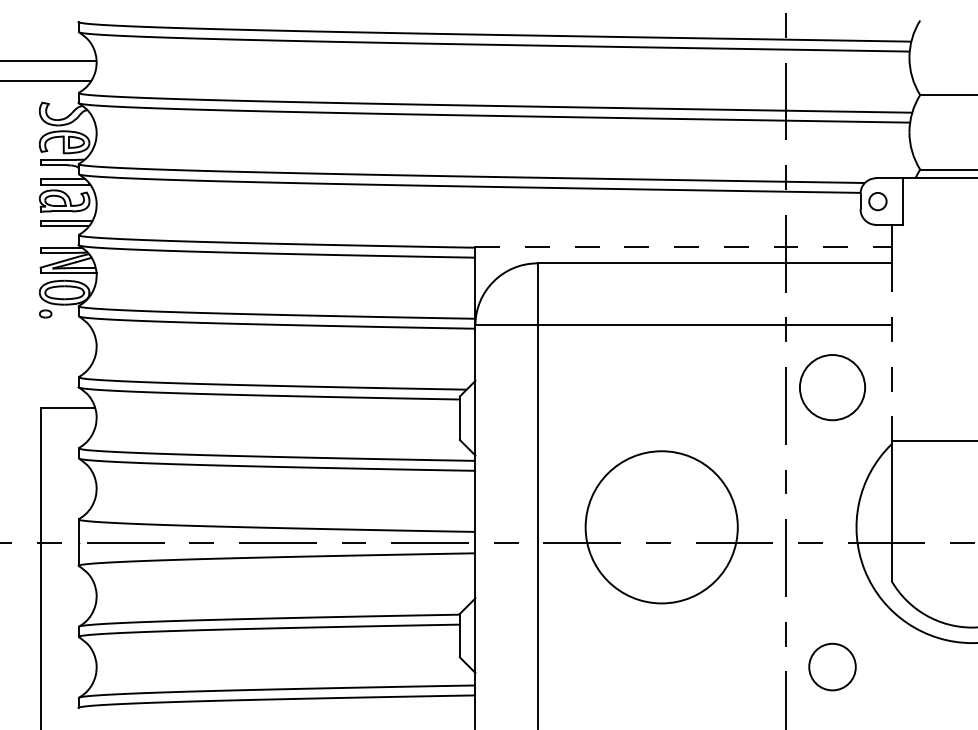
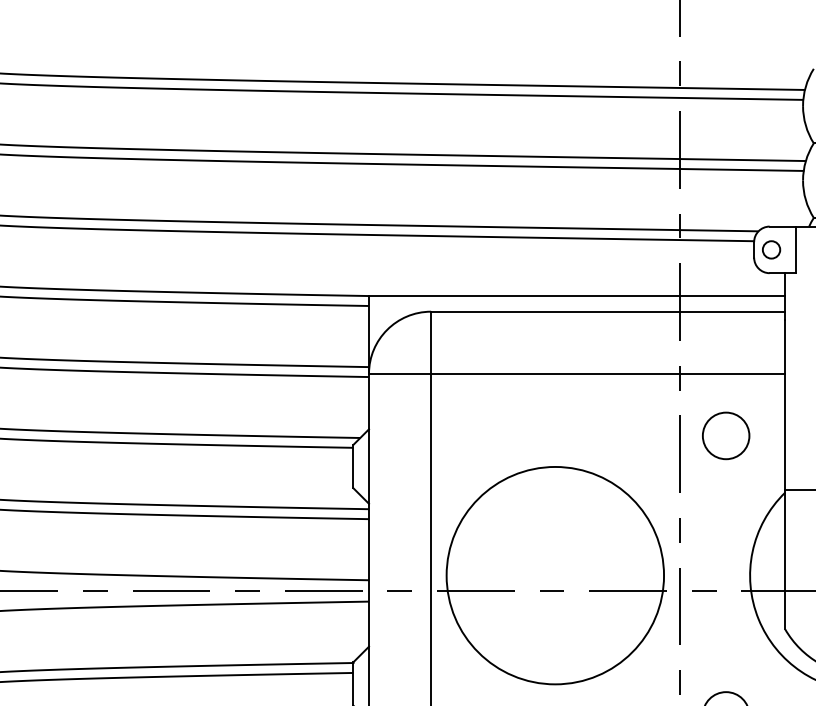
line: (684, 247) -> (578, 295), dashed -> solid
line: (891, 356) -> (785, 404), dashed -> solid
circle: (832, 387) -> (726, 435), size x0.71
circle: (661, 527) -> (555, 575), size x1.43

